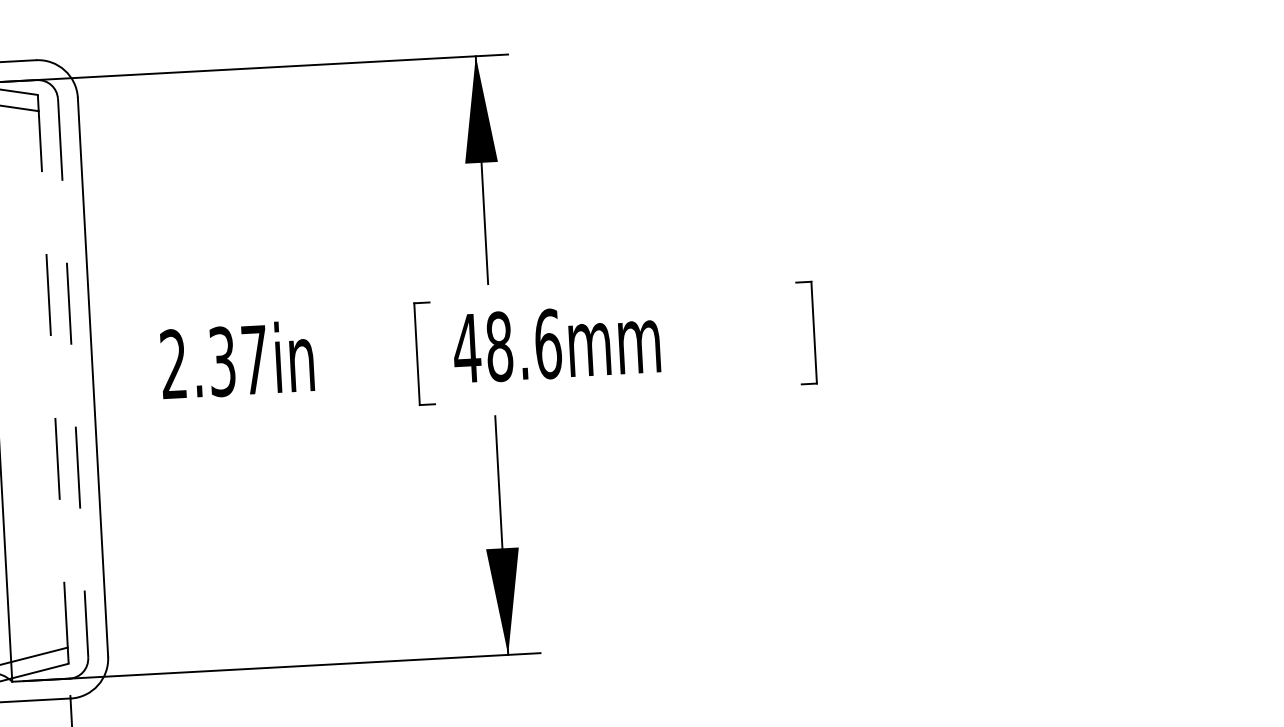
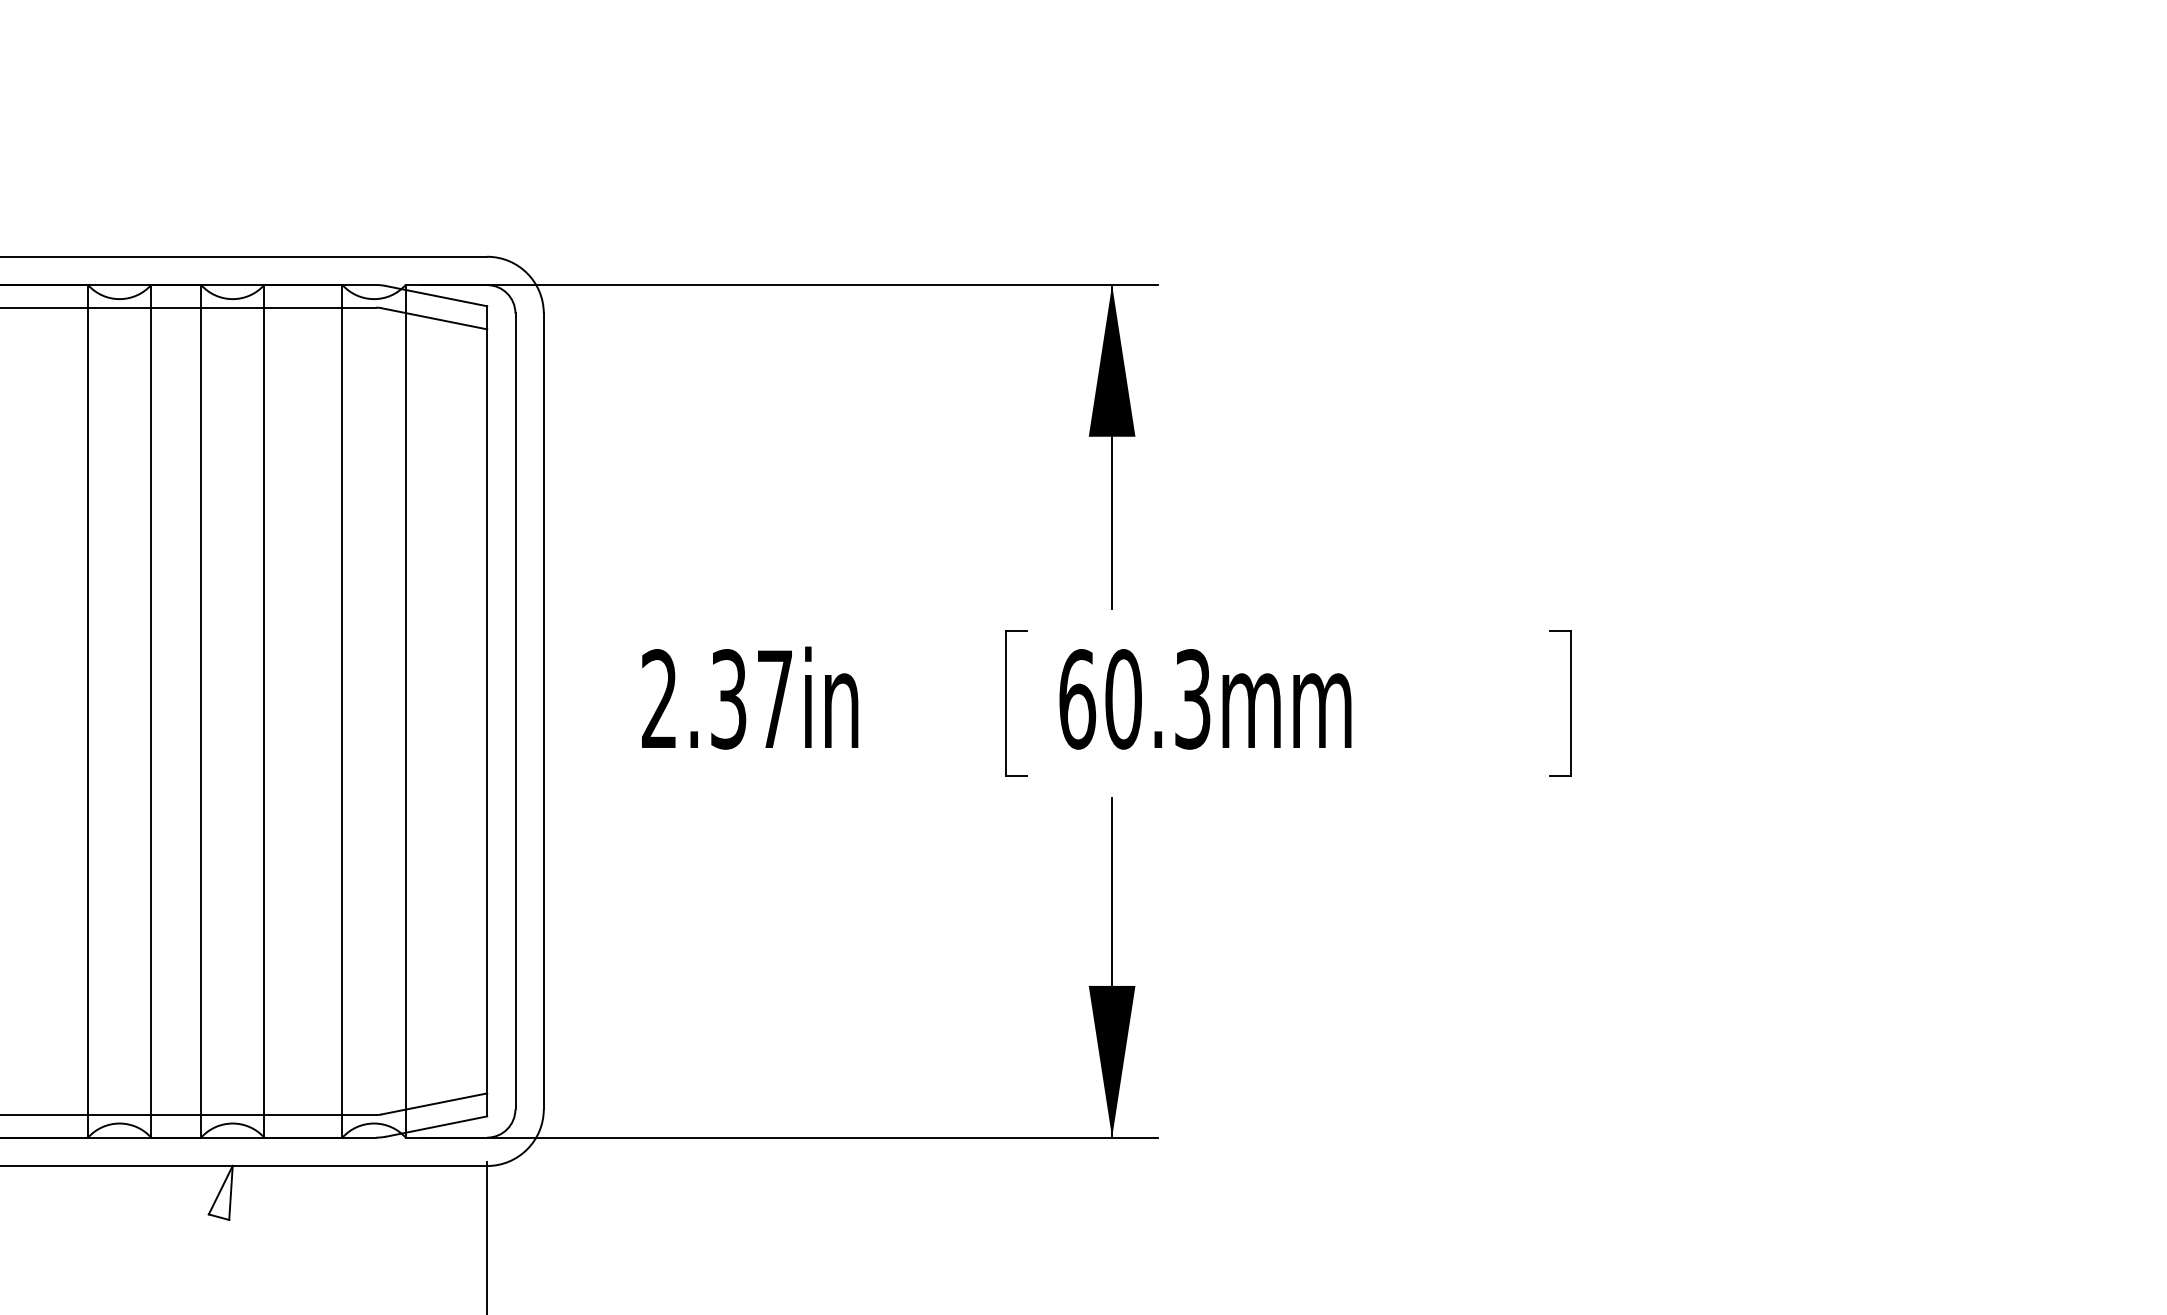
text: (507, 346) -> (1134, 699), 48.6mm -> 60.3mm
line: (53, 378) -> (487, 710), dashed -> solid
line: (73, 378) -> (515, 711), dashed -> solid

